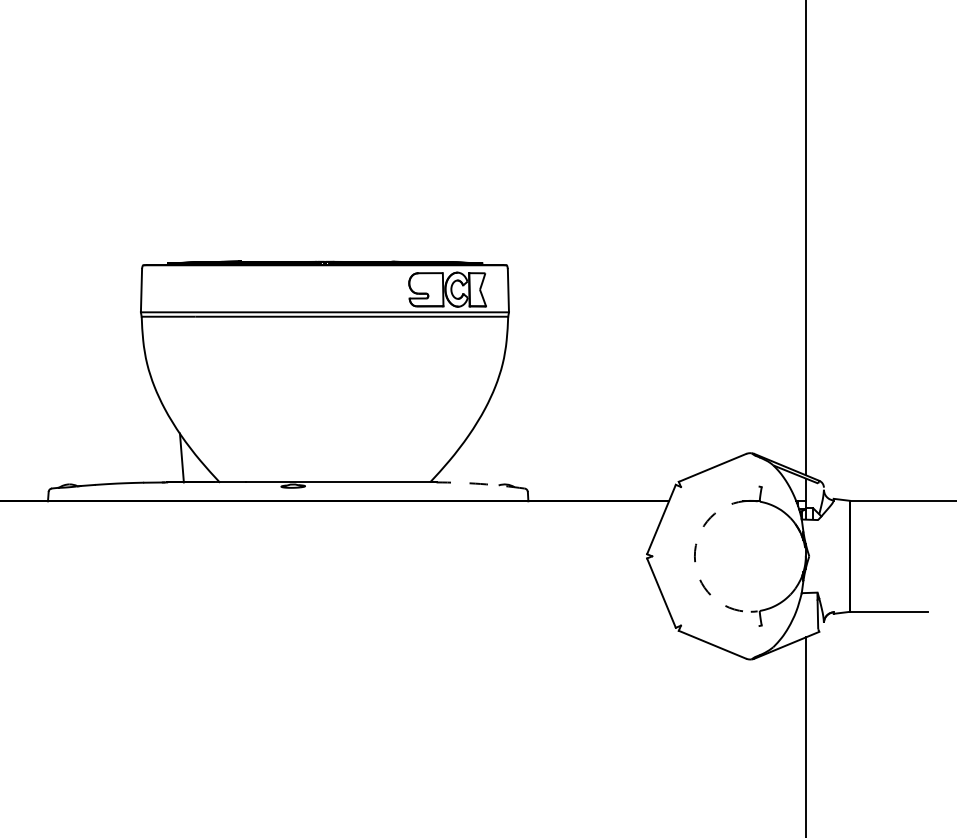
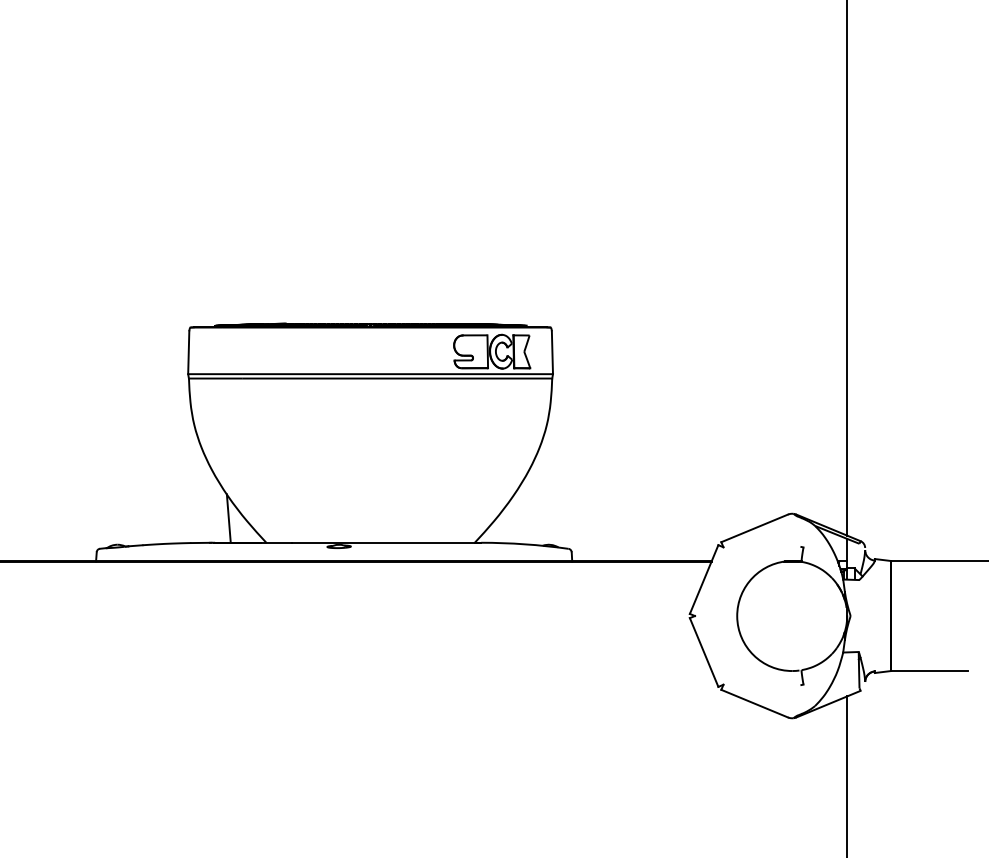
arc: (480, 484) -> (524, 544), dashed -> solid
arc: (695, 556) -> (737, 616), dashed -> solid

